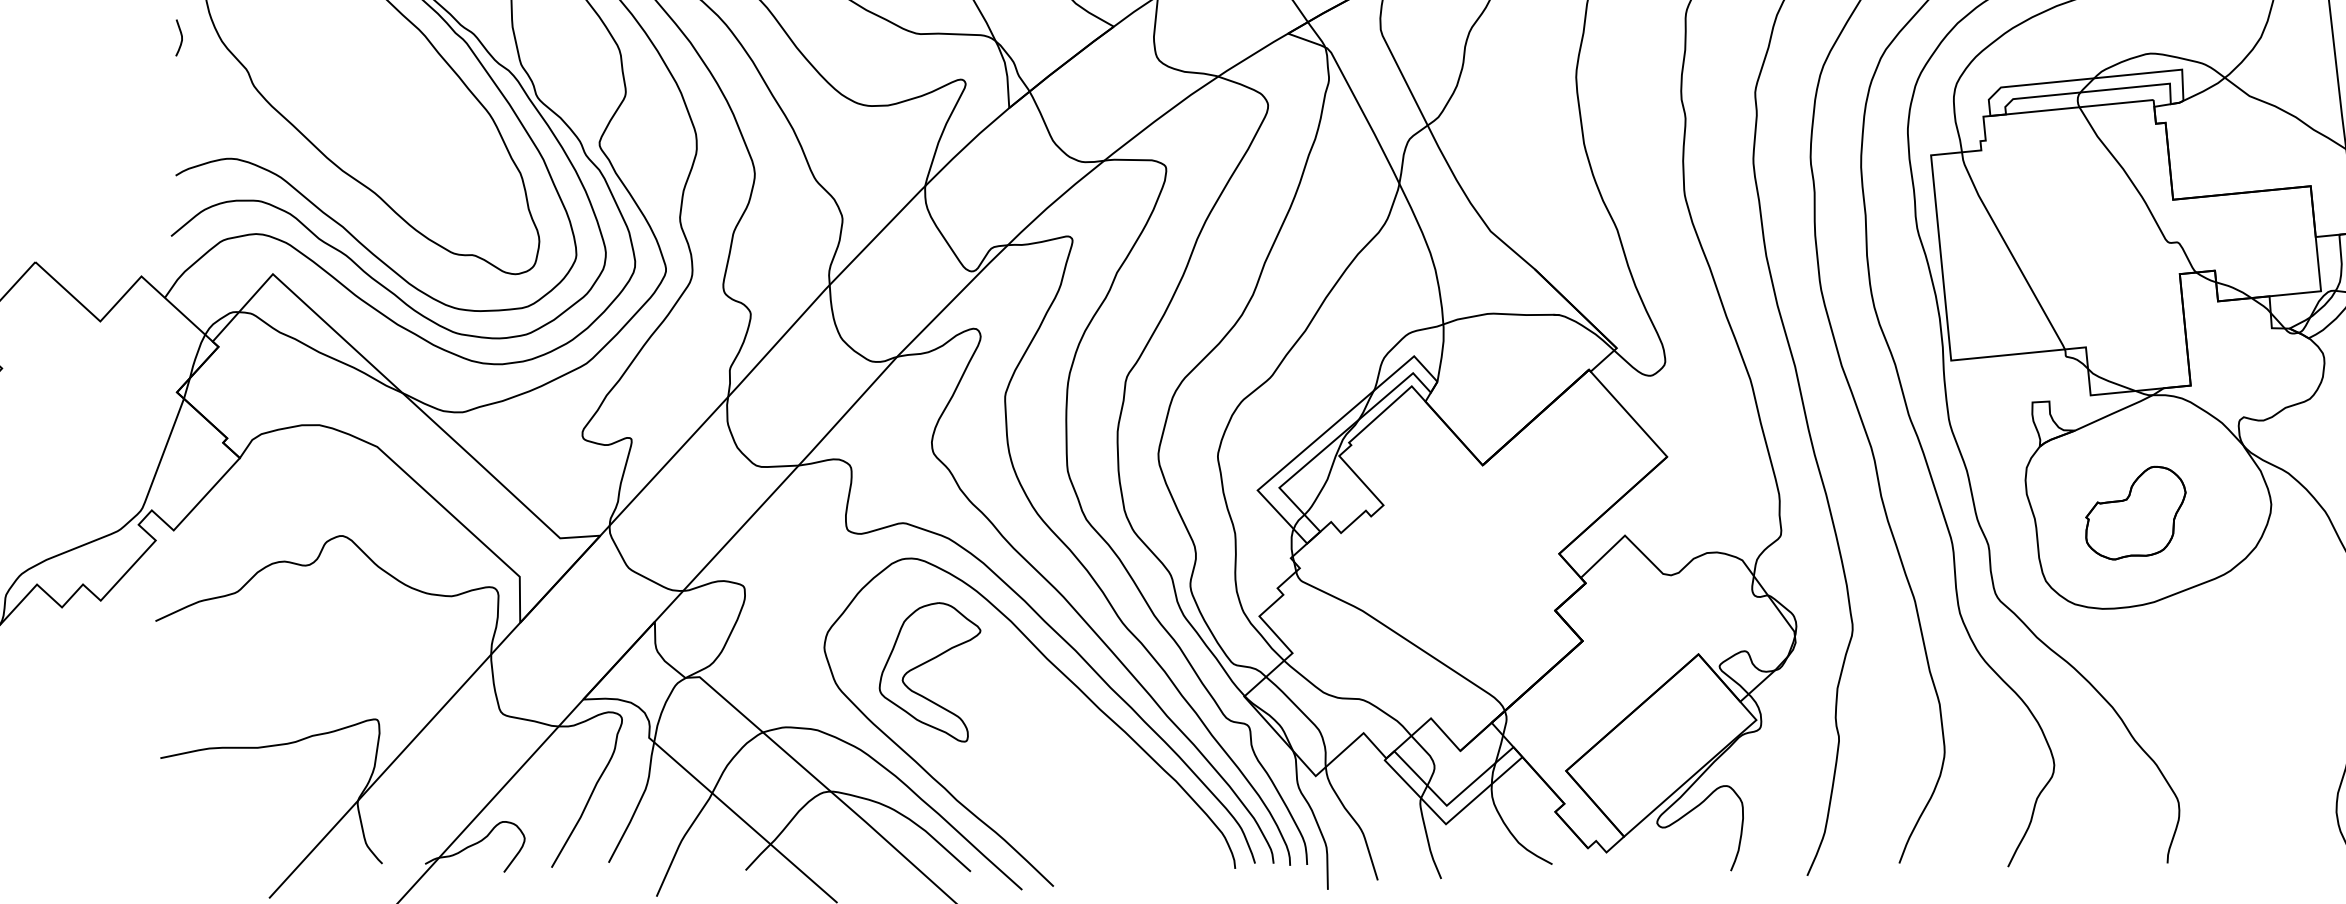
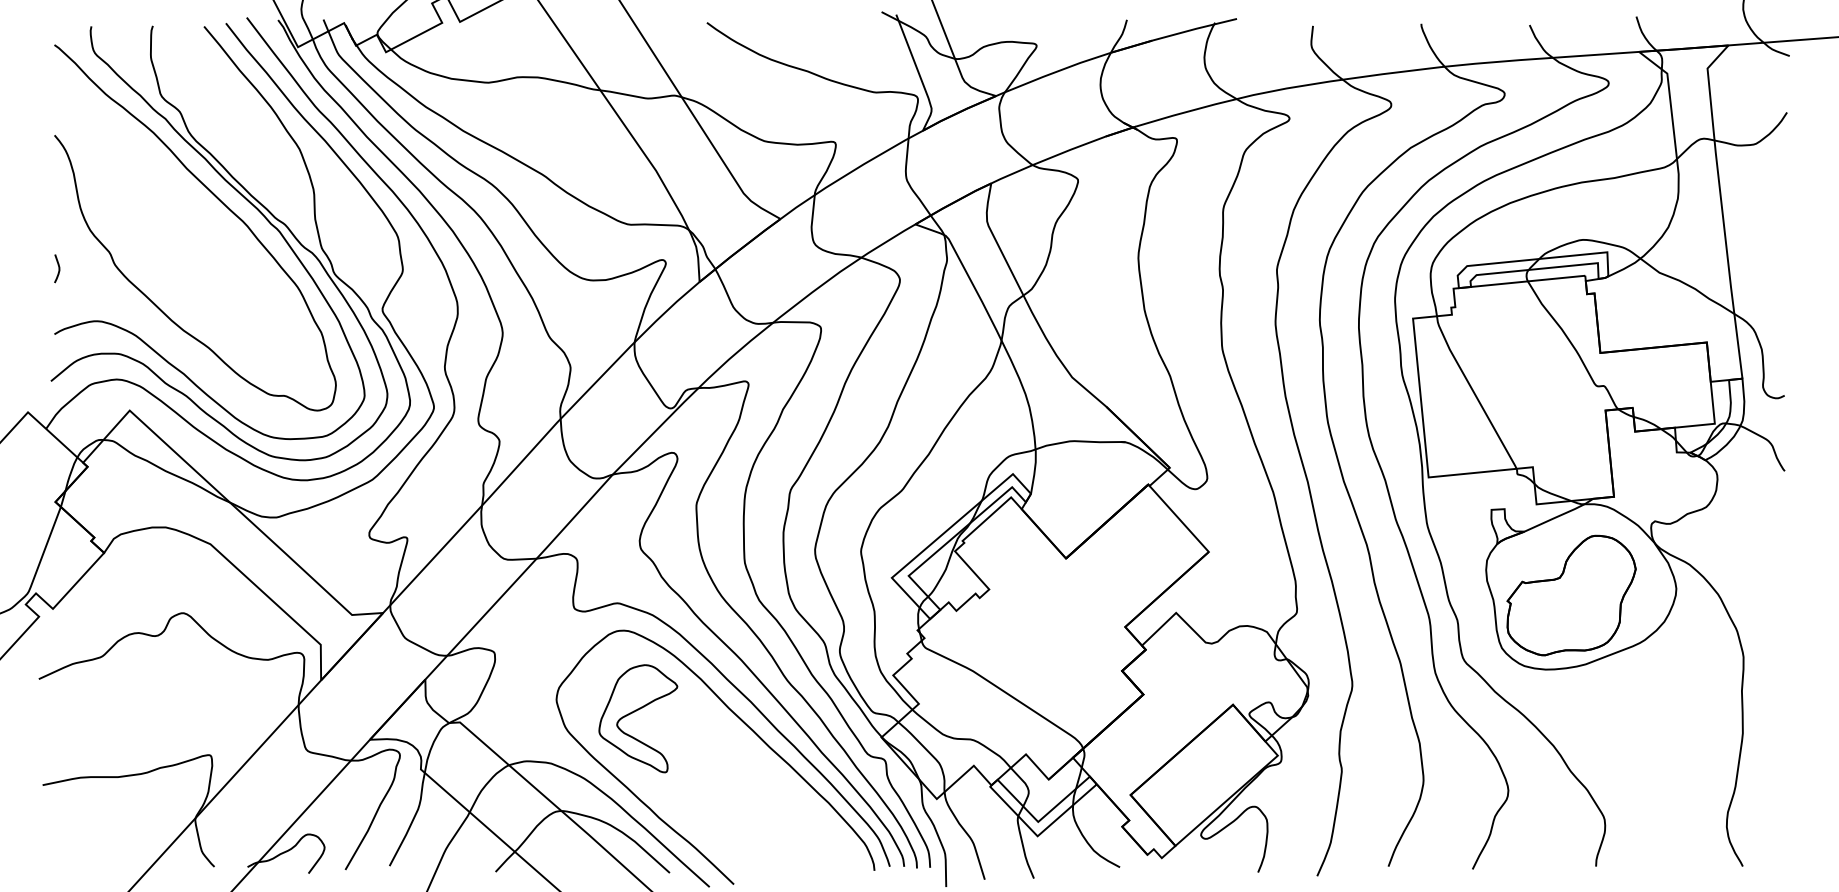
curve: (180, 37) -> (58, 268), moved
part: (2135, 513) -> (1571, 595), size x1.67

